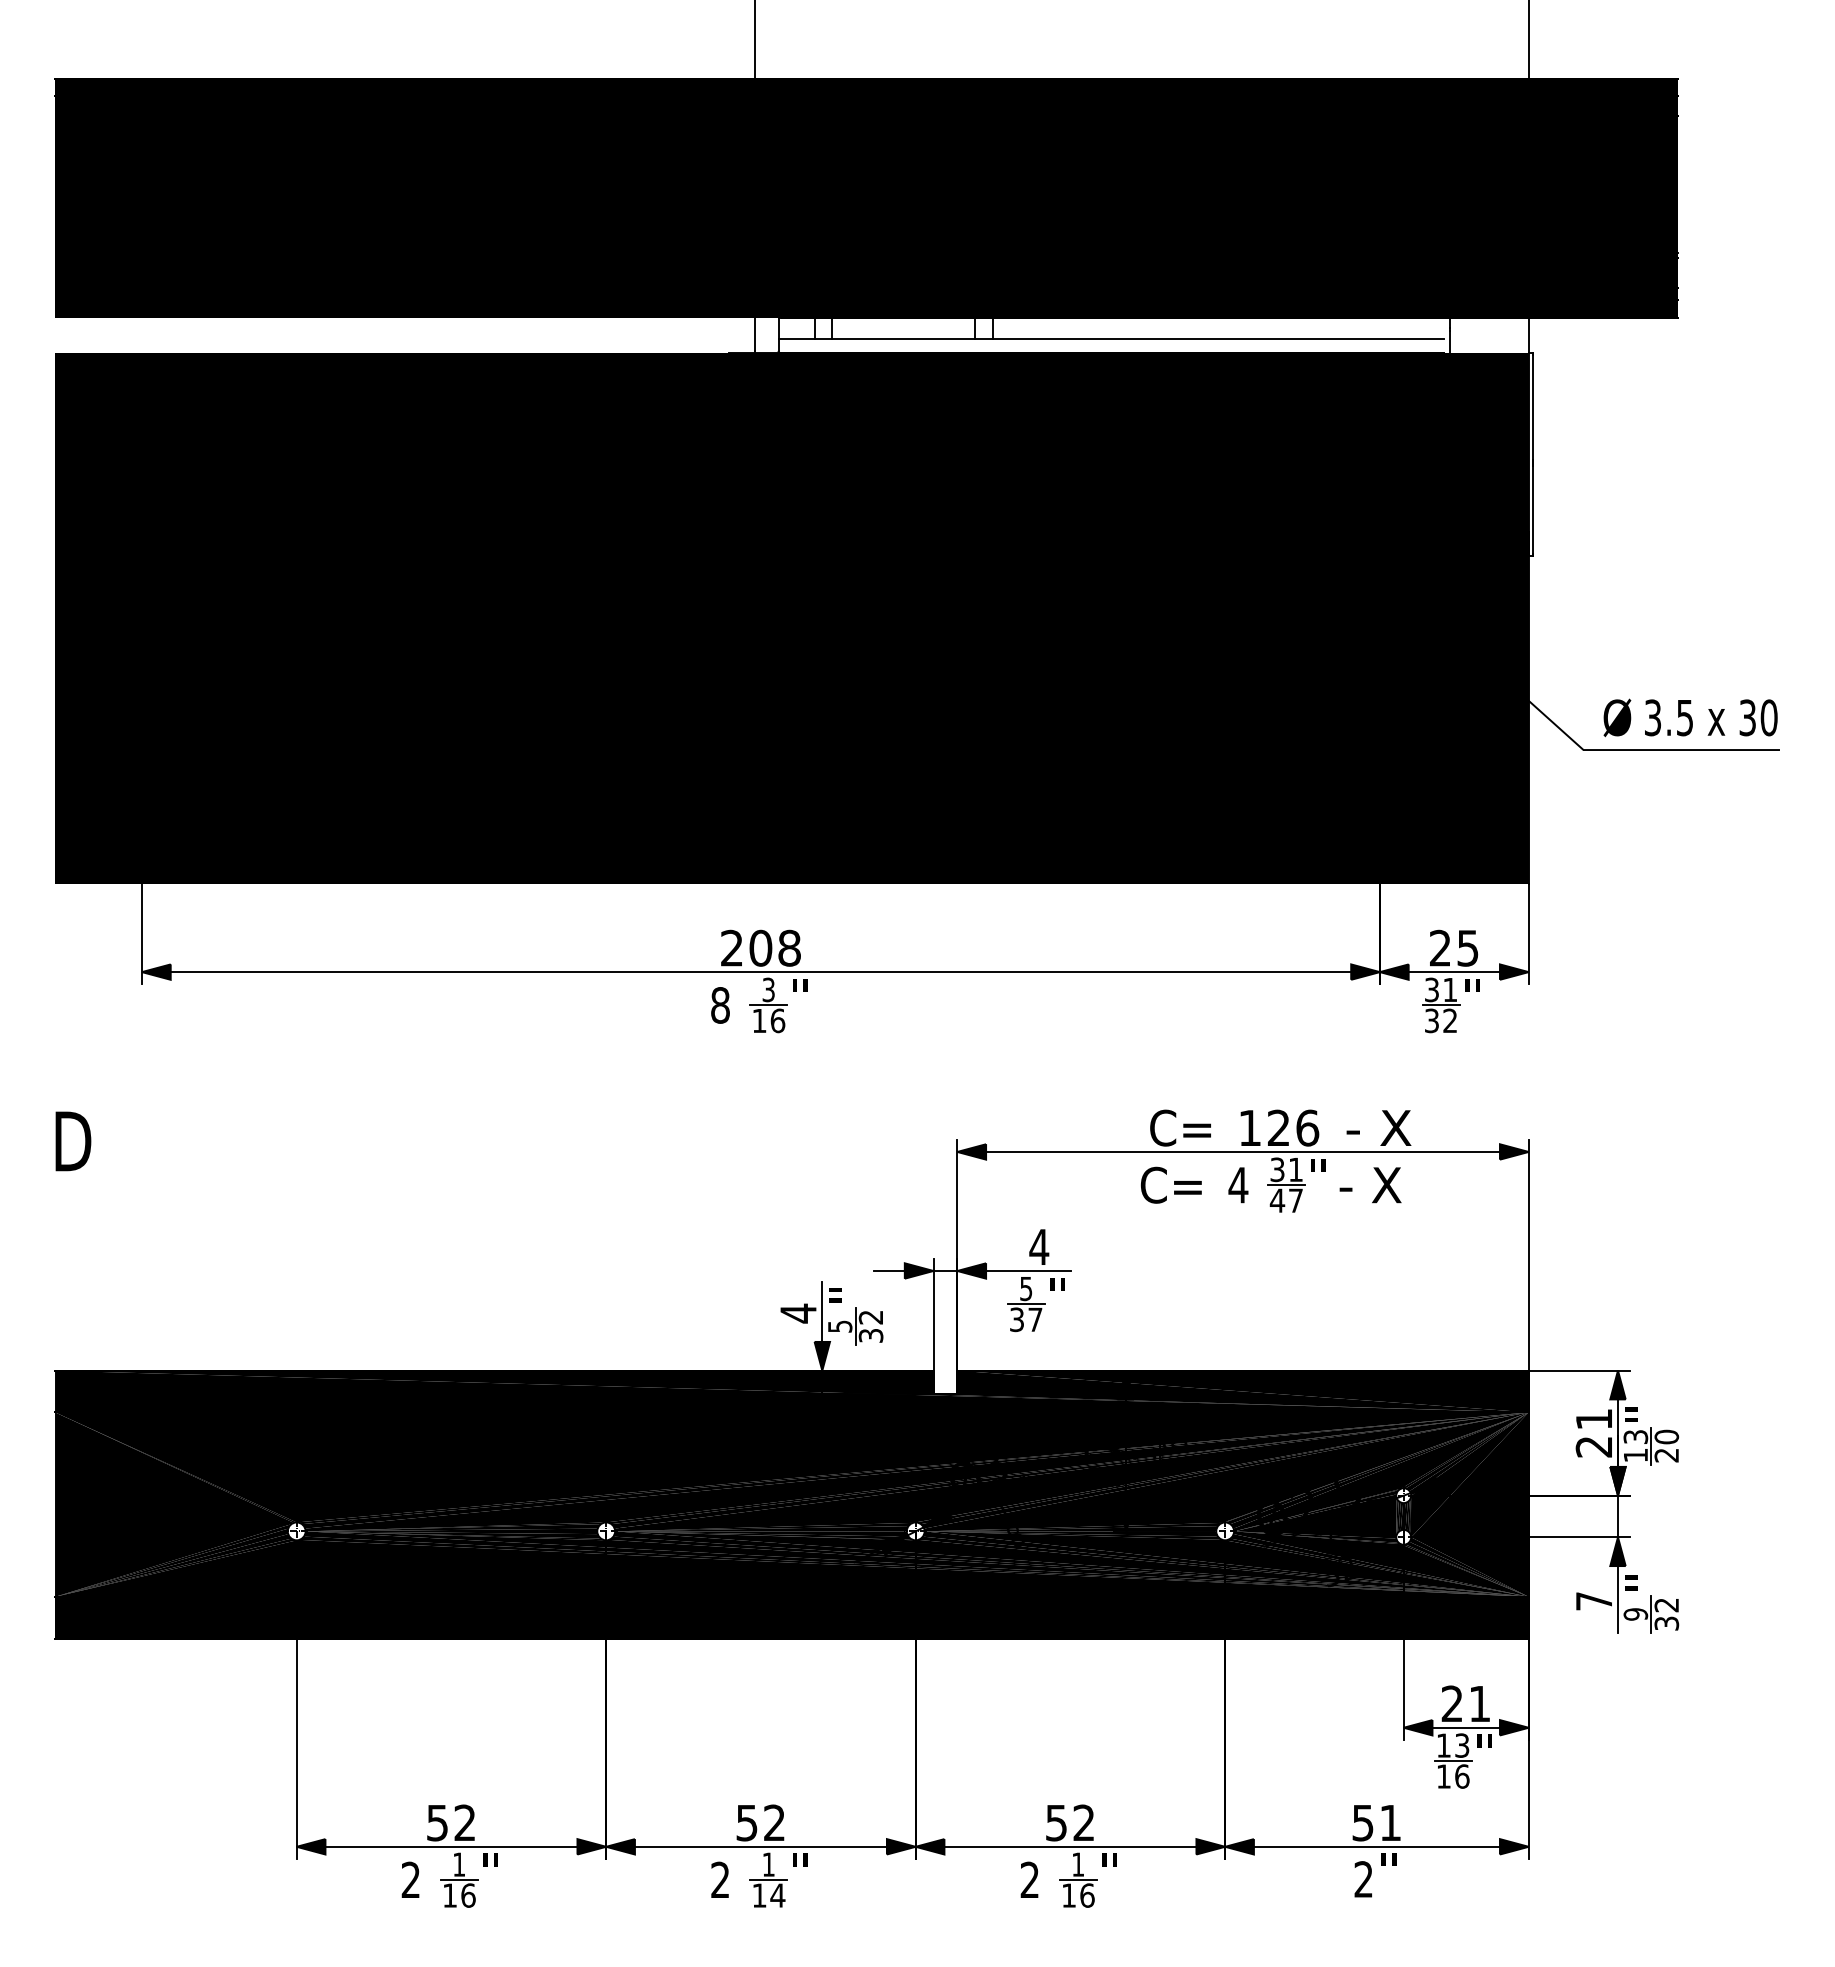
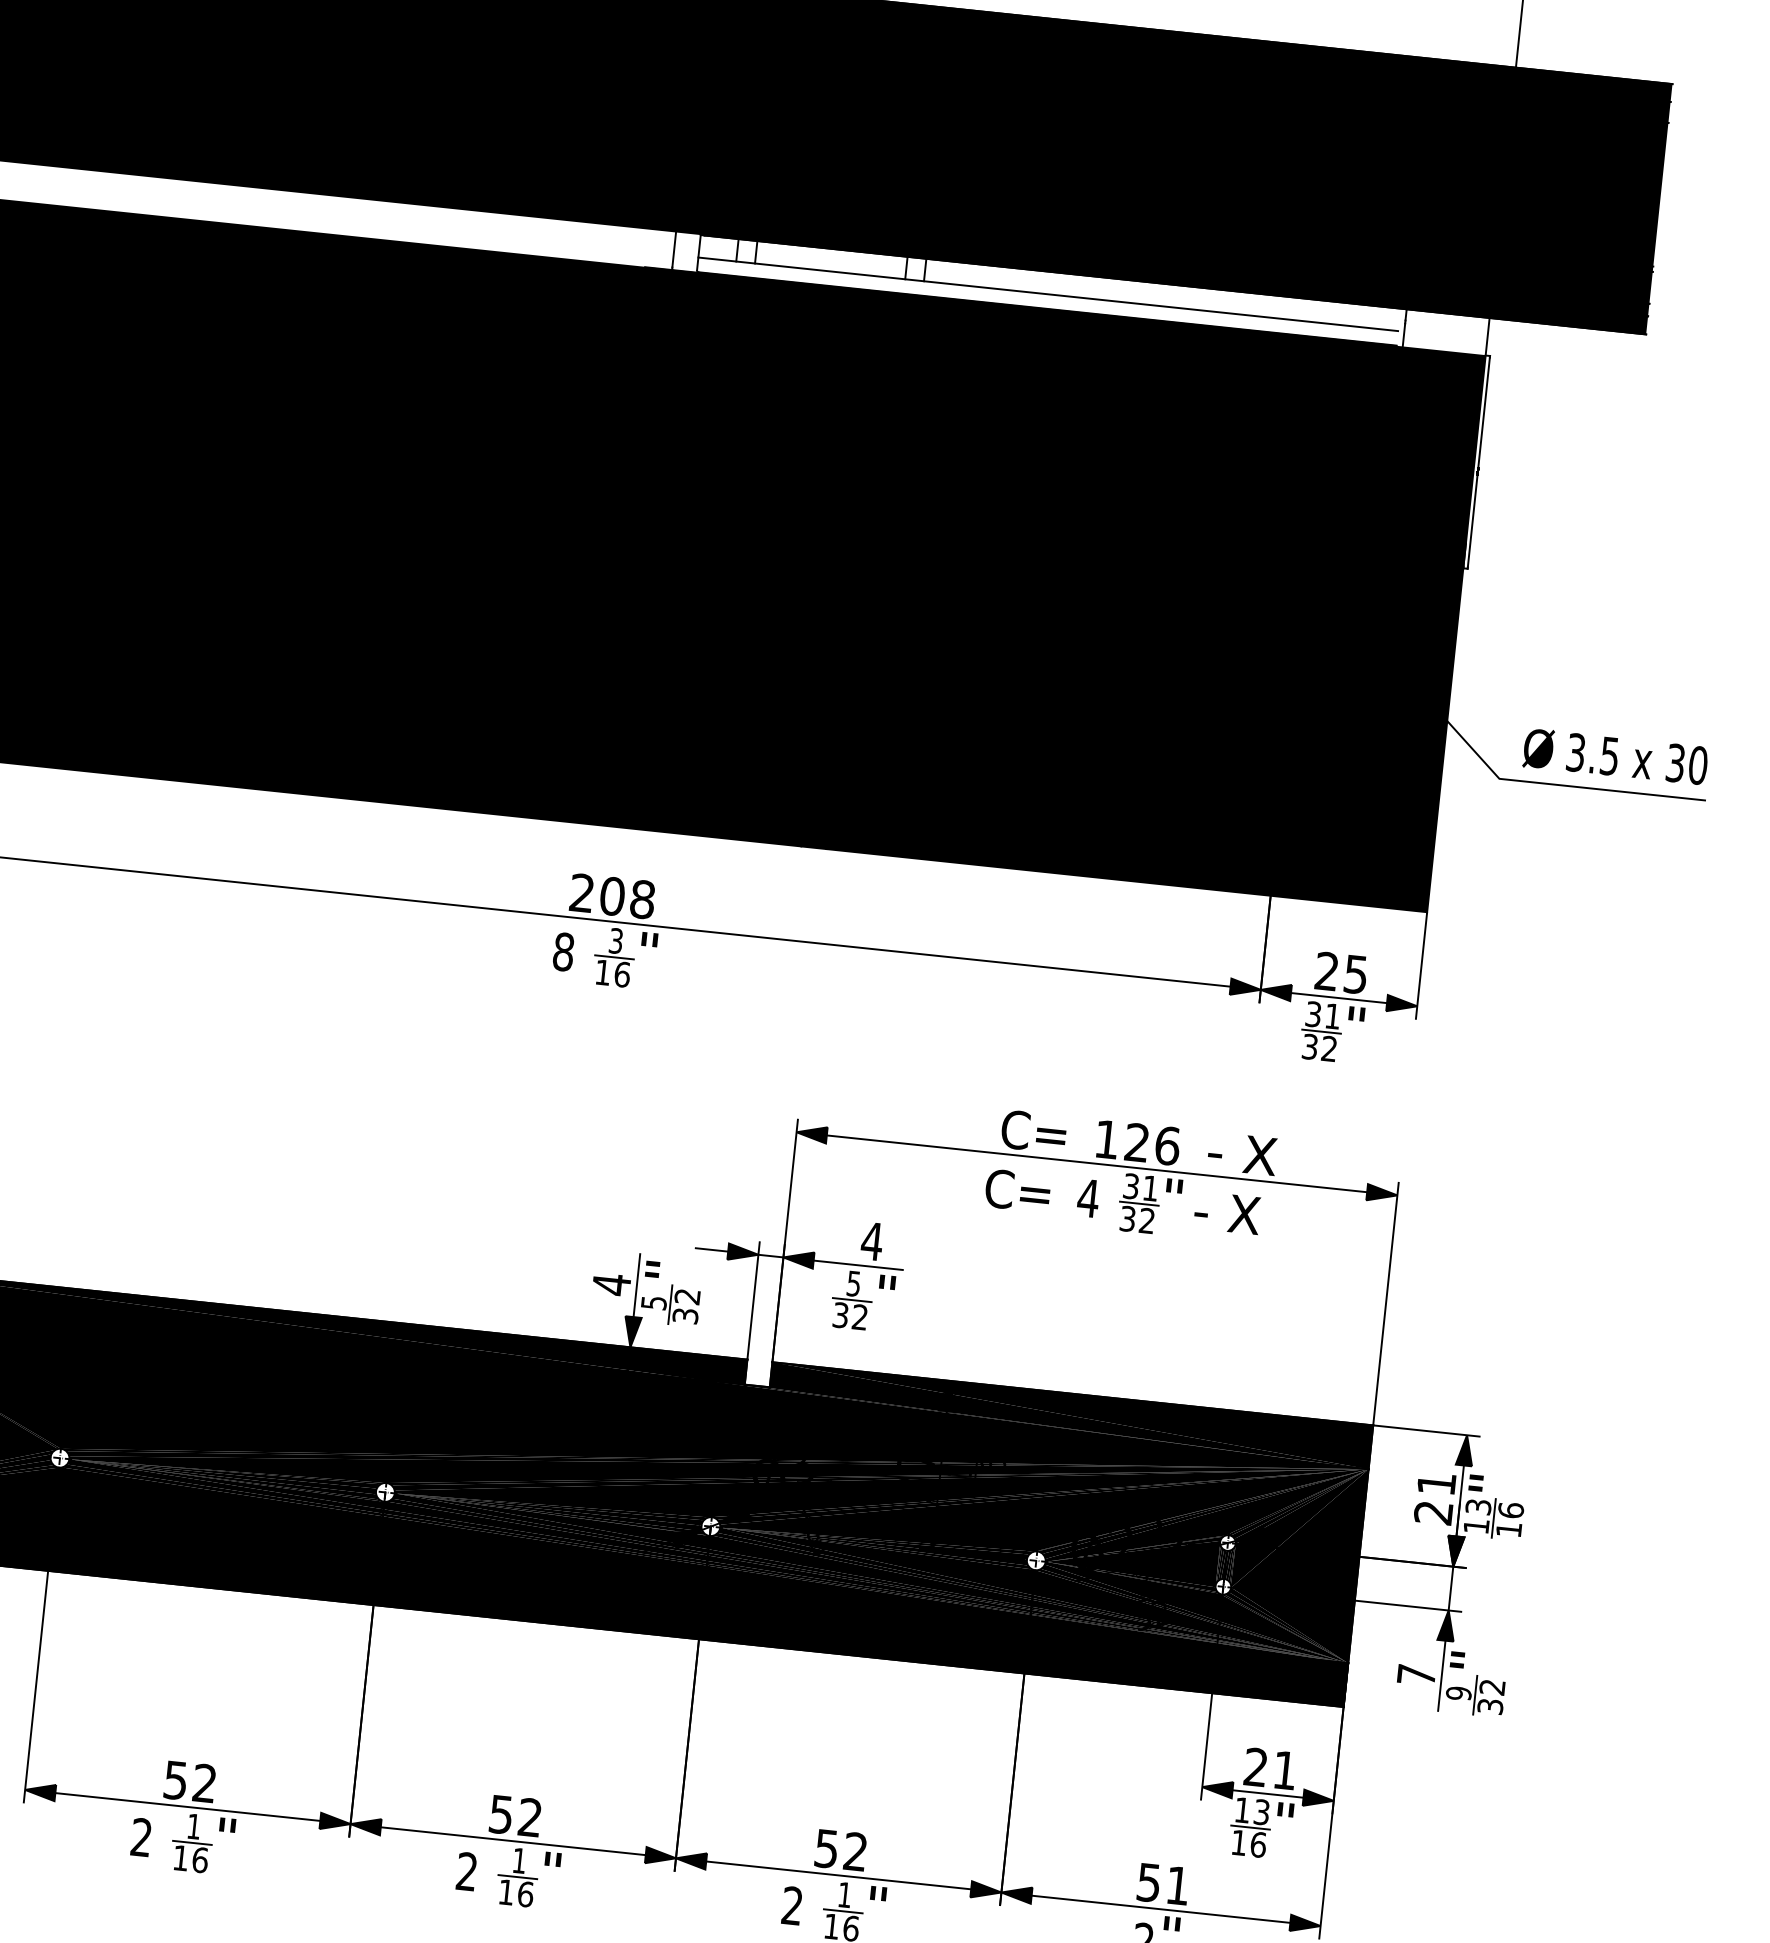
text: (1285, 1200) -> (1136, 1219), 47 -> 32
text: (1035, 1319) -> (860, 1317), 37 -> 32
text: (1666, 1445) -> (1509, 1519), 20 -> 16
text: (777, 1895) -> (525, 1894), 14 -> 16

